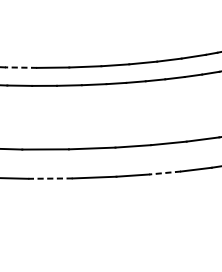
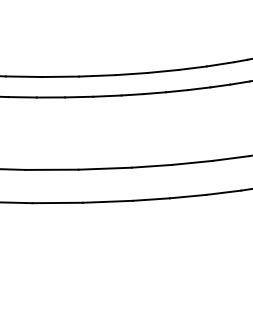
line: (20, 67) -> (23, 76), dashed -> solid
line: (164, 172) -> (187, 196), dashed -> solid
line: (50, 178) -> (57, 202), dashed -> solid

